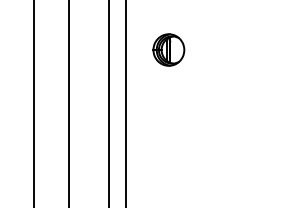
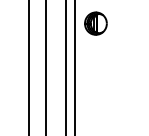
part: (167, 49) -> (95, 23), size x1.43

